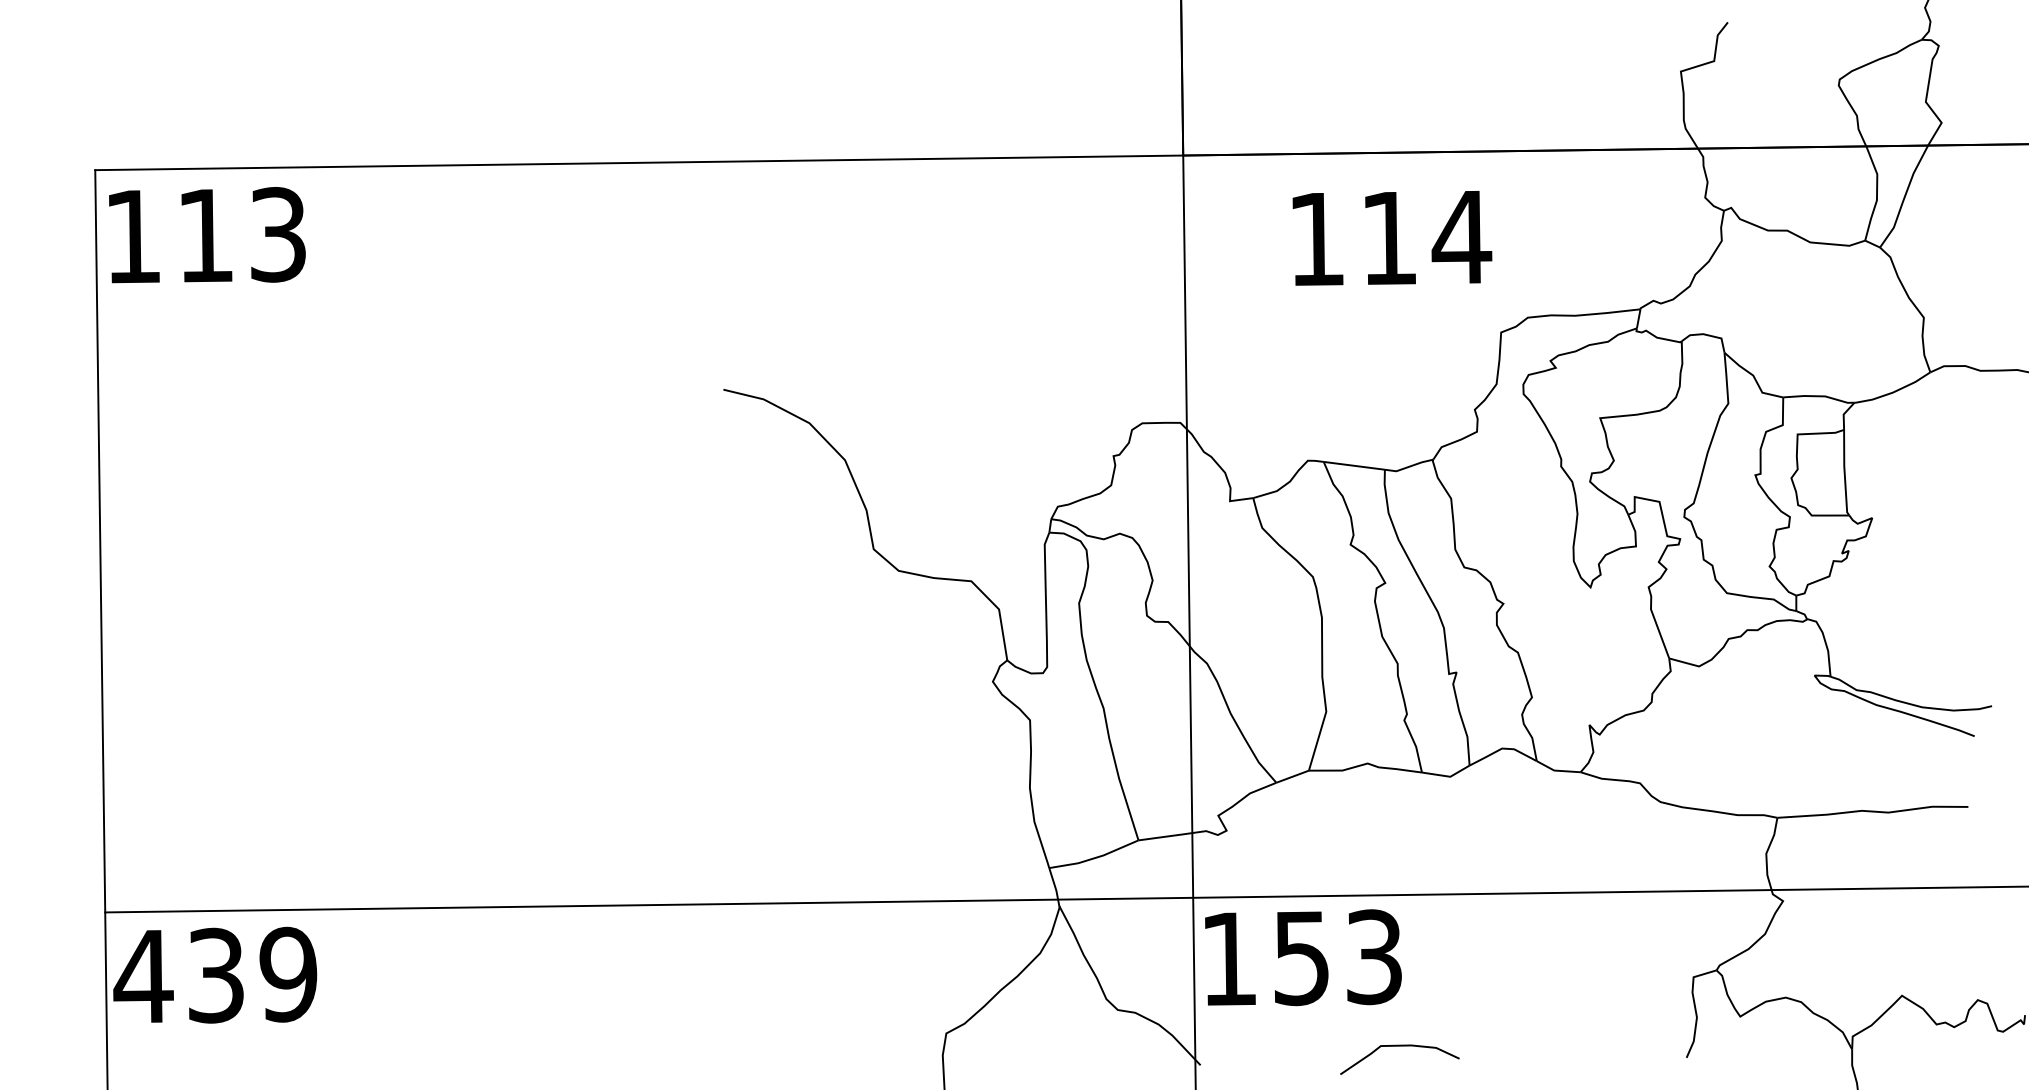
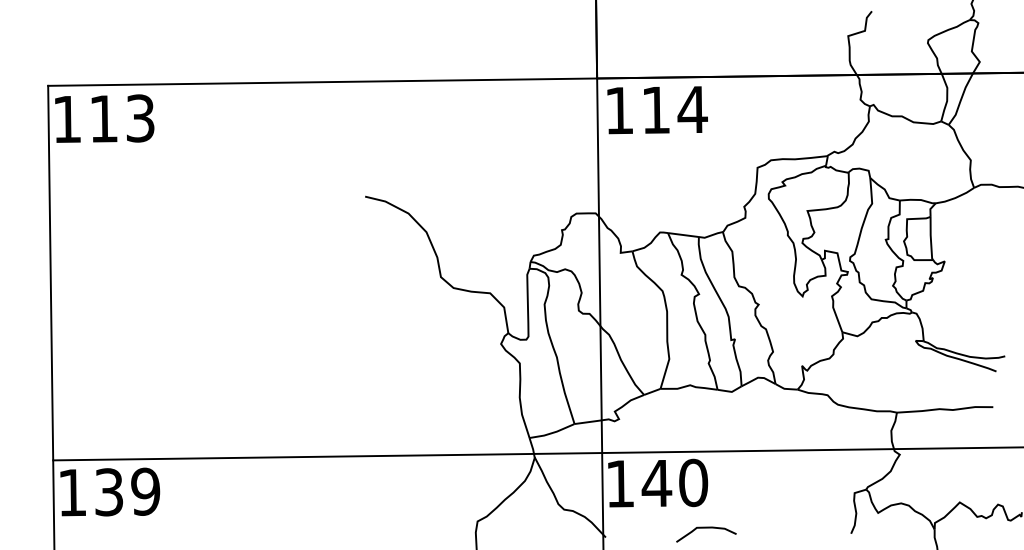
text: (1392, 238) -> (657, 110), moved
text: (1336, 956) -> (674, 482), 153 -> 140
text: (143, 976) -> (72, 492), 439 -> 139

